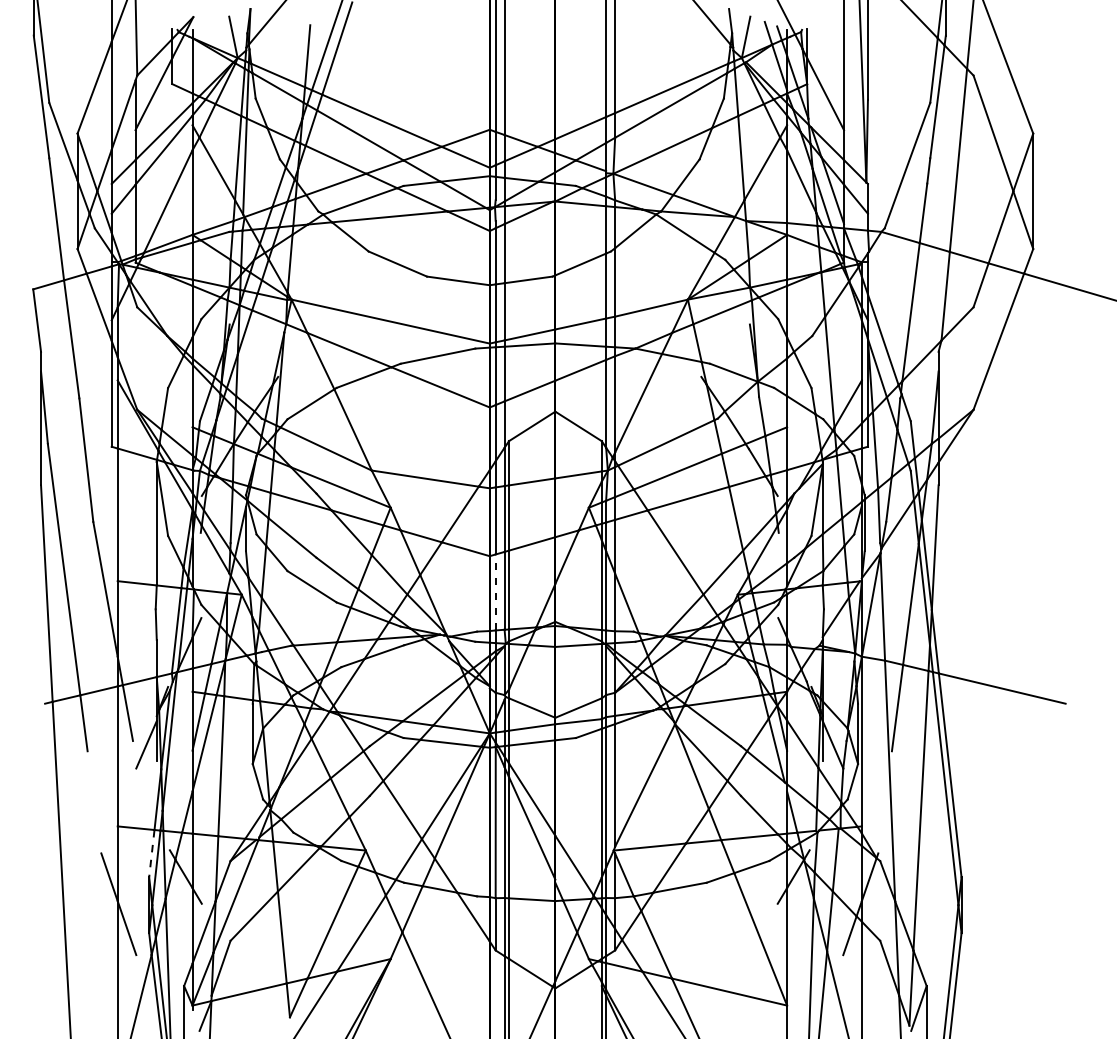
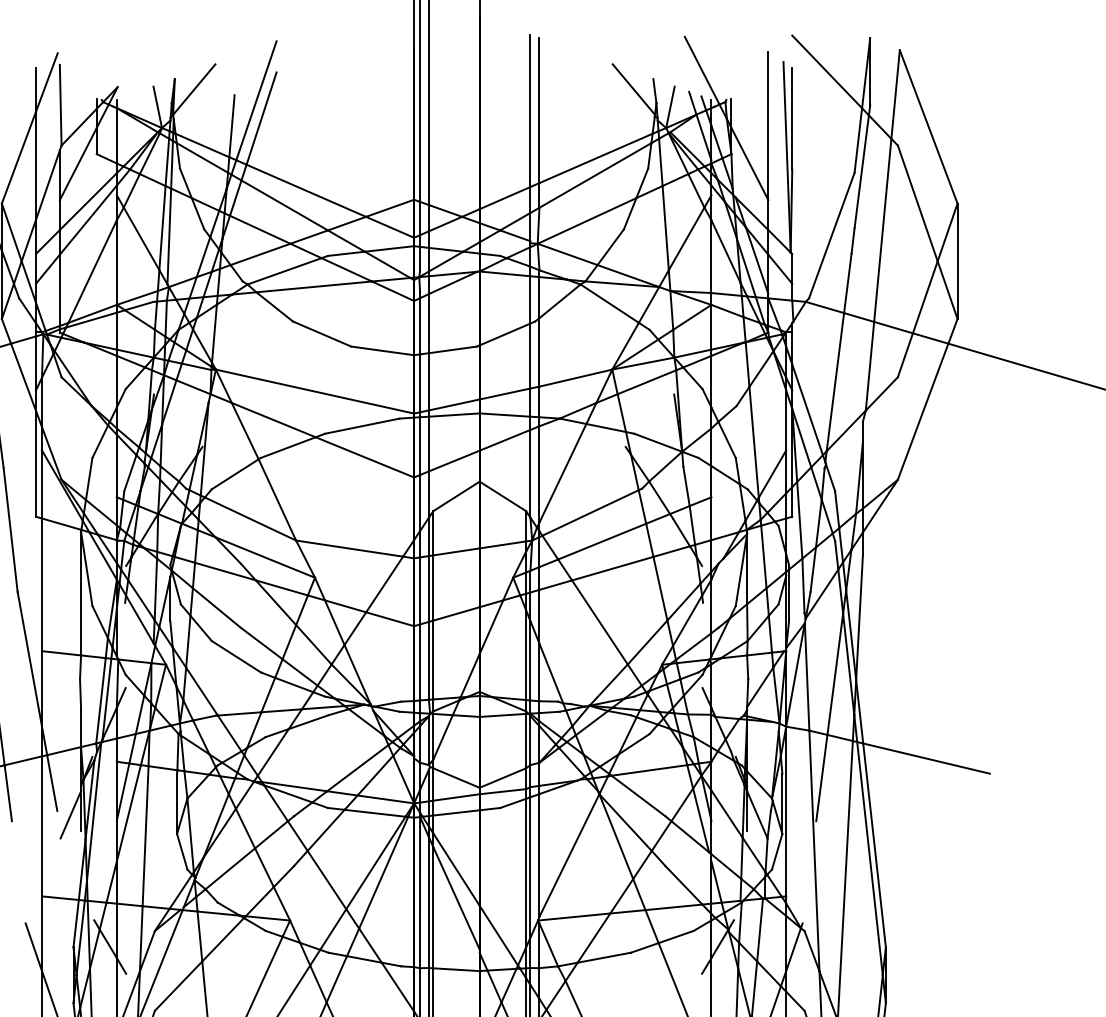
line: (495, 592) -> (419, 662), dashed -> solid
line: (151, 853) -> (75, 923), dashed -> solid

